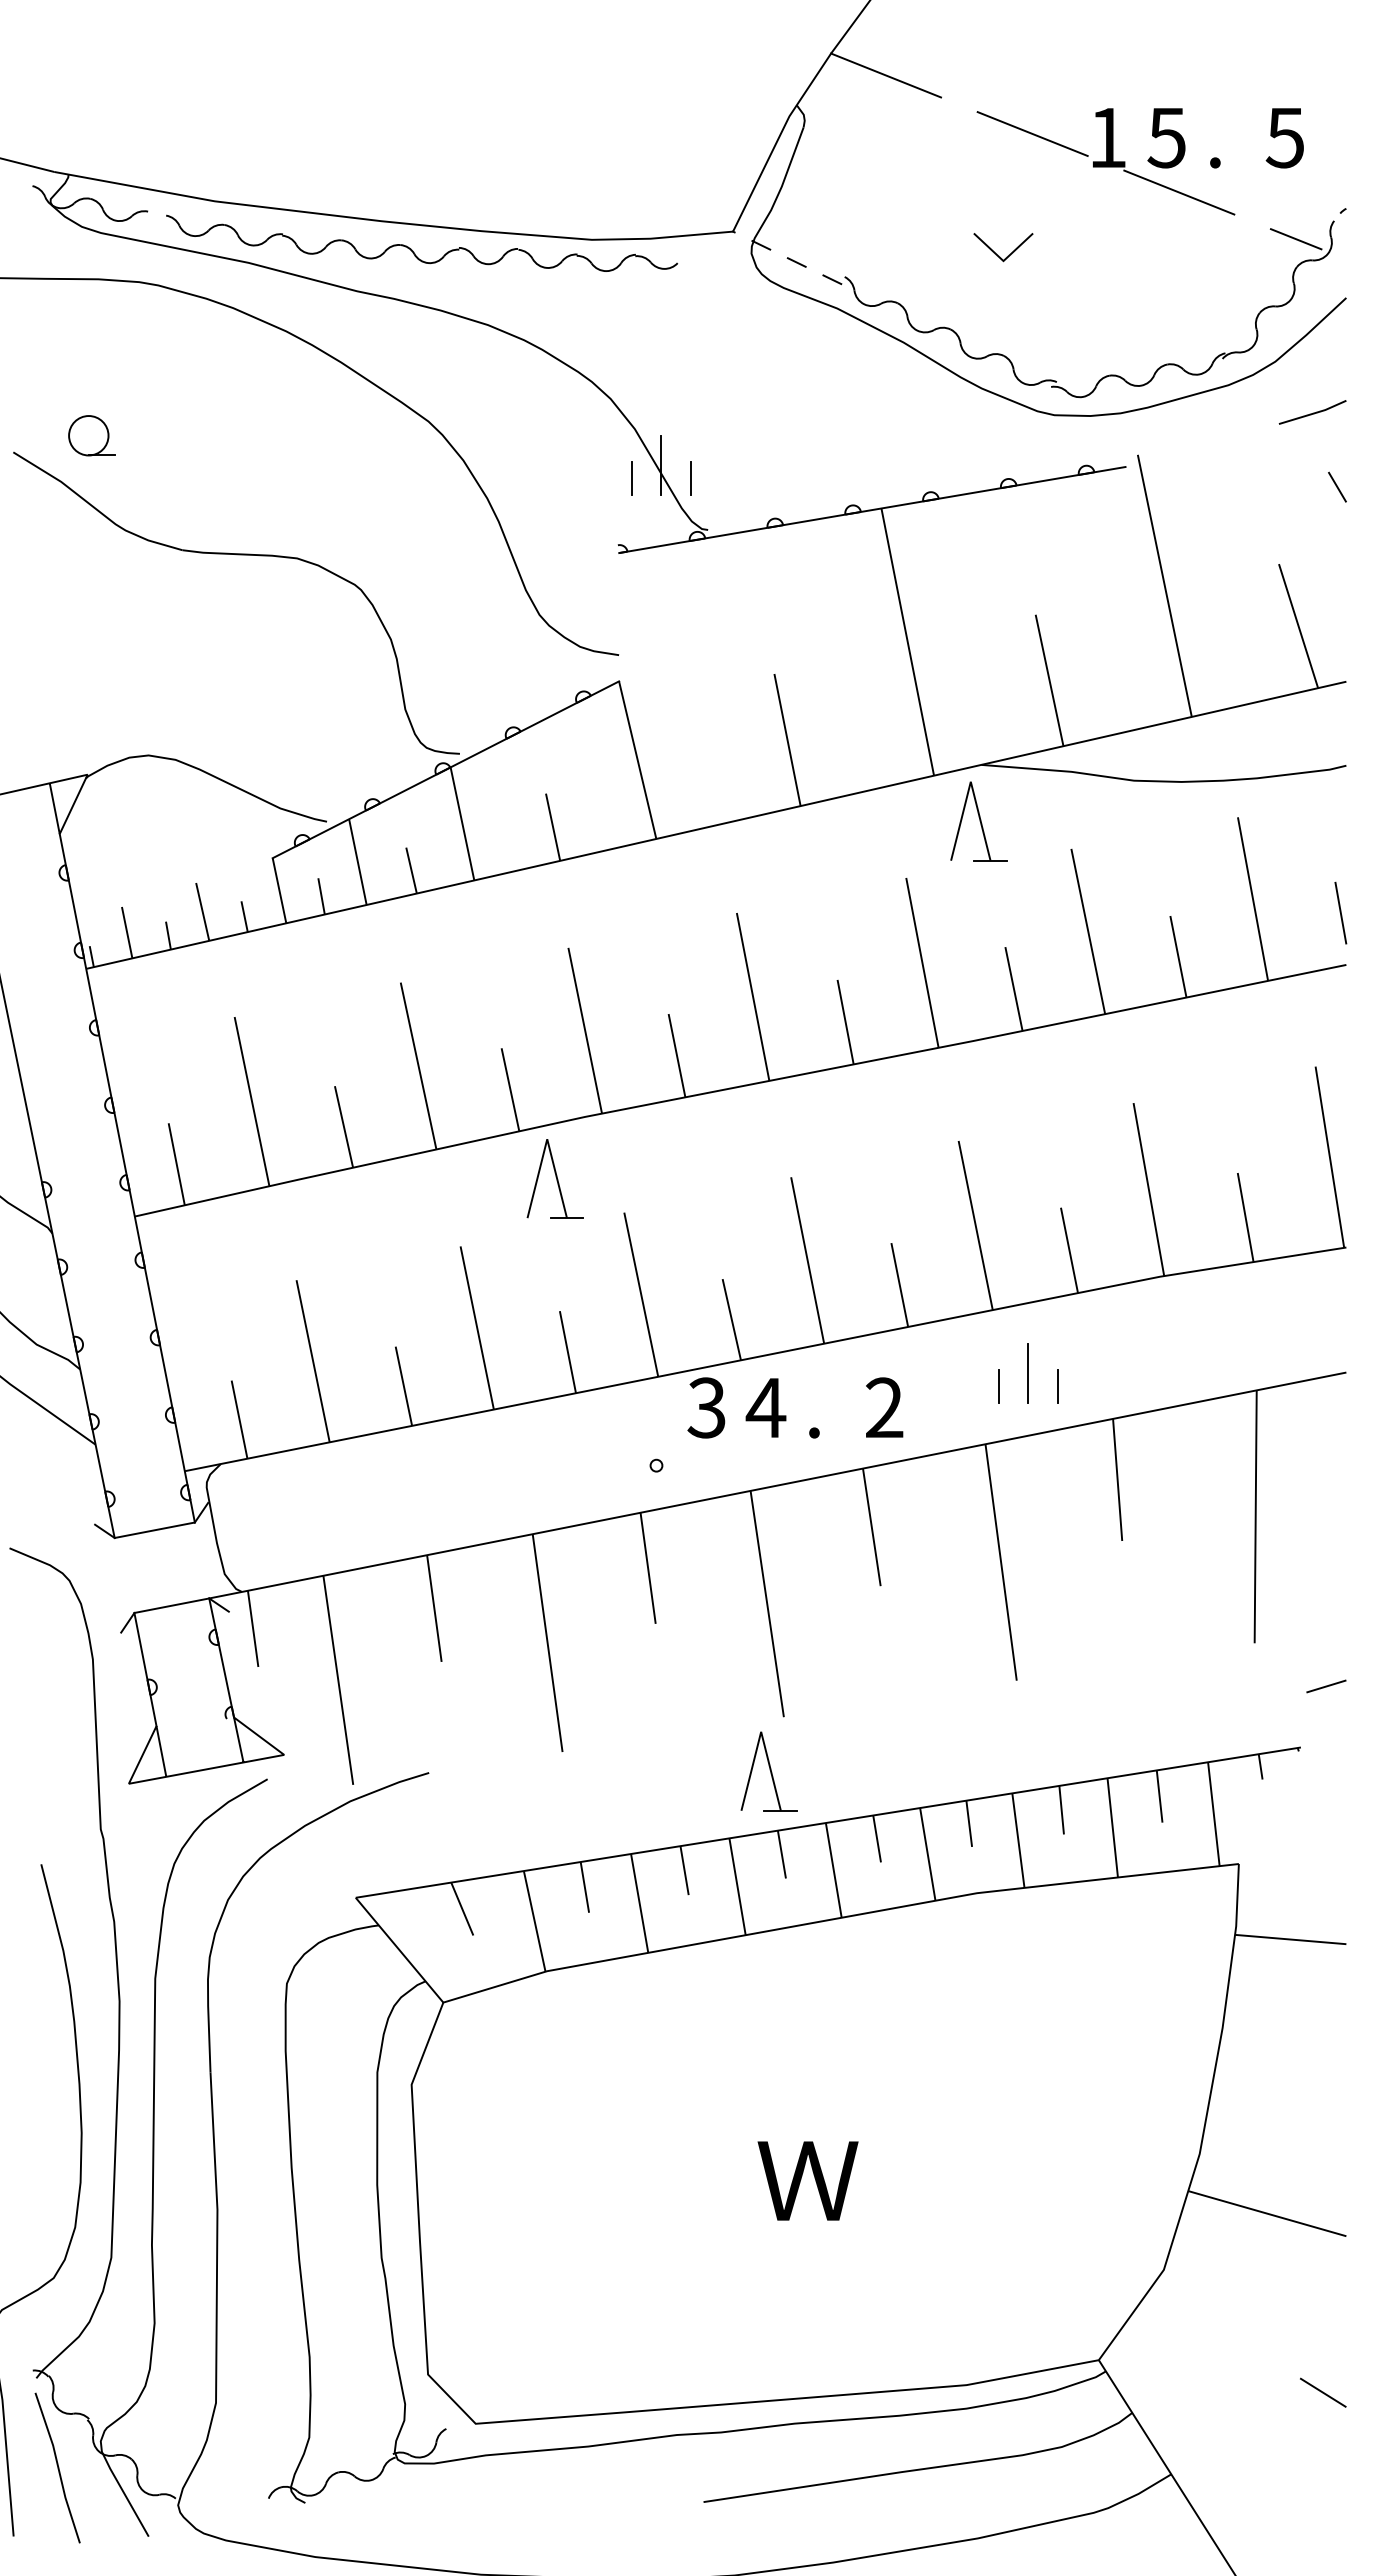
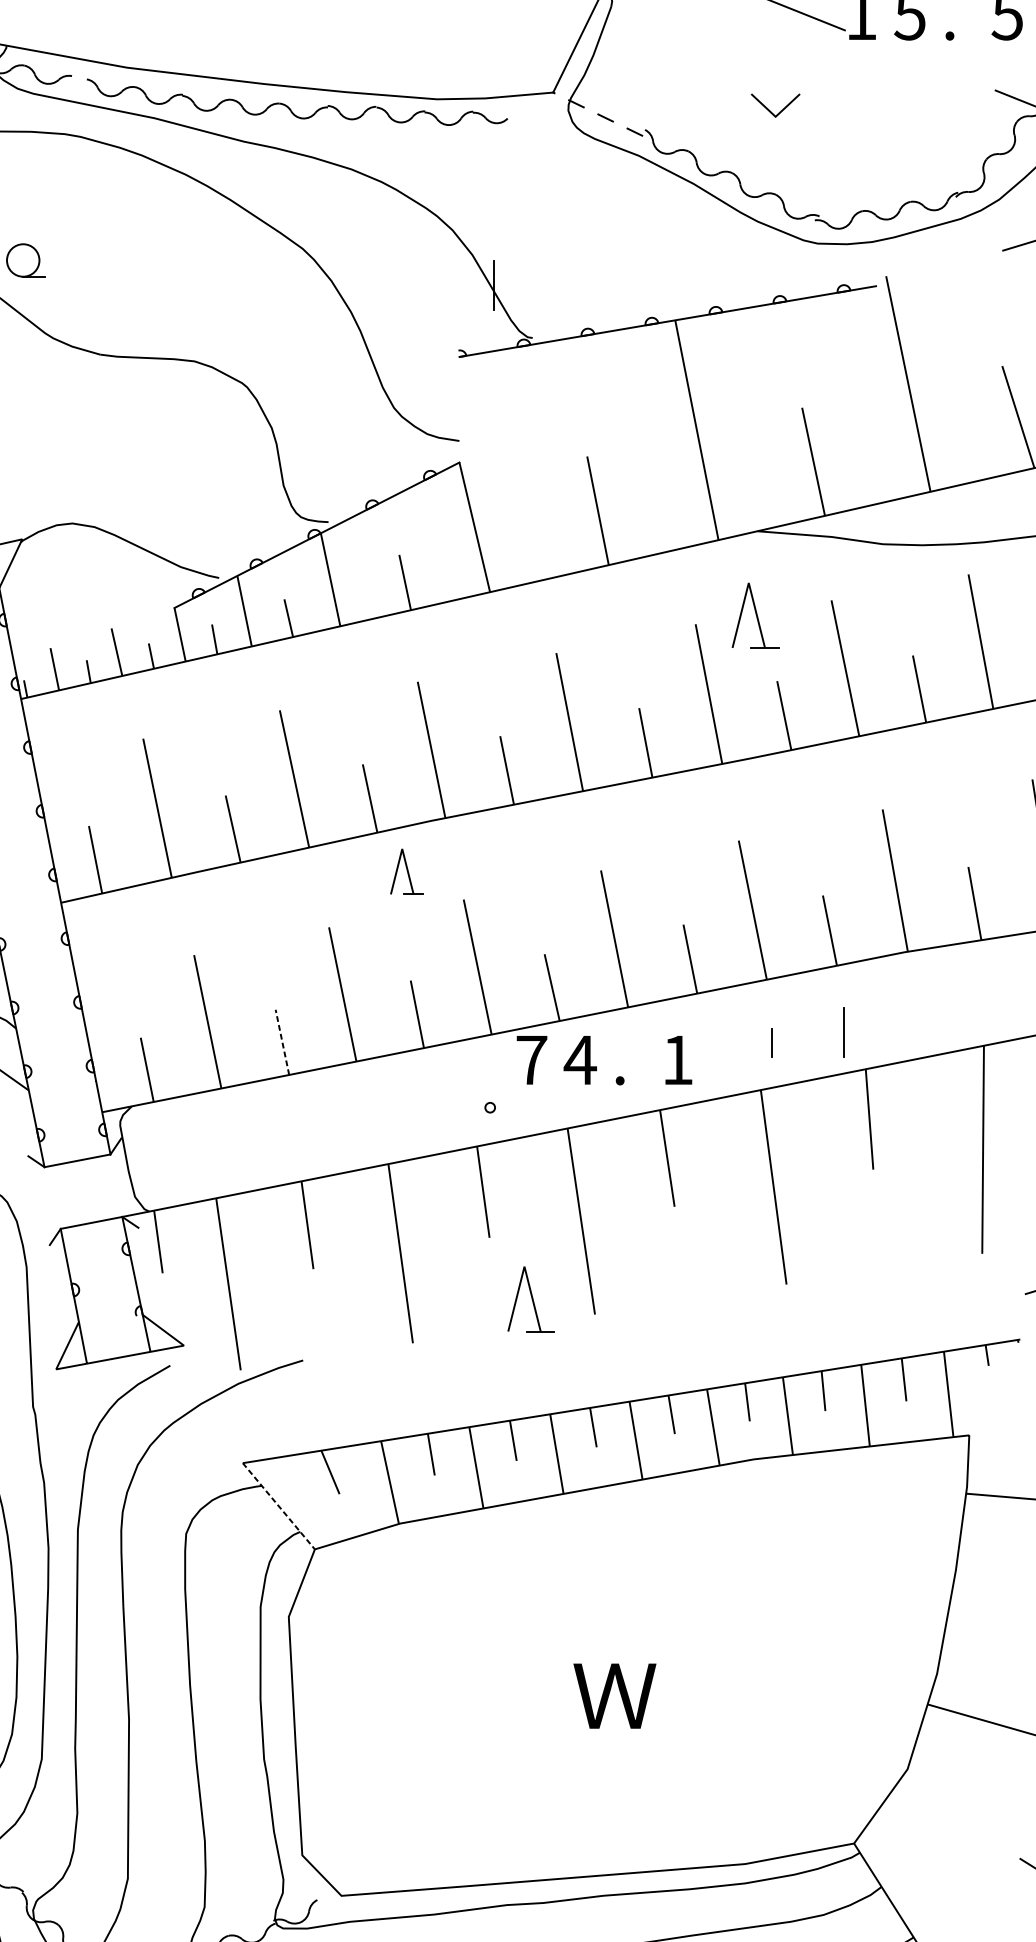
line: (1179, 192) -> (920, 60), removed
line: (631, 478) -> (469, 295), removed
line: (691, 478) -> (519, 295), removed
part: (978, 821) -> (755, 615), moved
part: (554, 1178) -> (406, 871), size x0.7
line: (1027, 1373) -> (843, 1031), moved
line: (403, 1385) -> (282, 1041), solid -> dashed
line: (1058, 1386) -> (820, 1042), removed
text: (706, 1407) -> (531, 1059), 3 -> 7
text: (884, 1407) -> (677, 1059), 2 -> 1
part: (768, 1771) -> (530, 1299), moved
line: (399, 1950) -> (278, 1506), solid -> dashed

